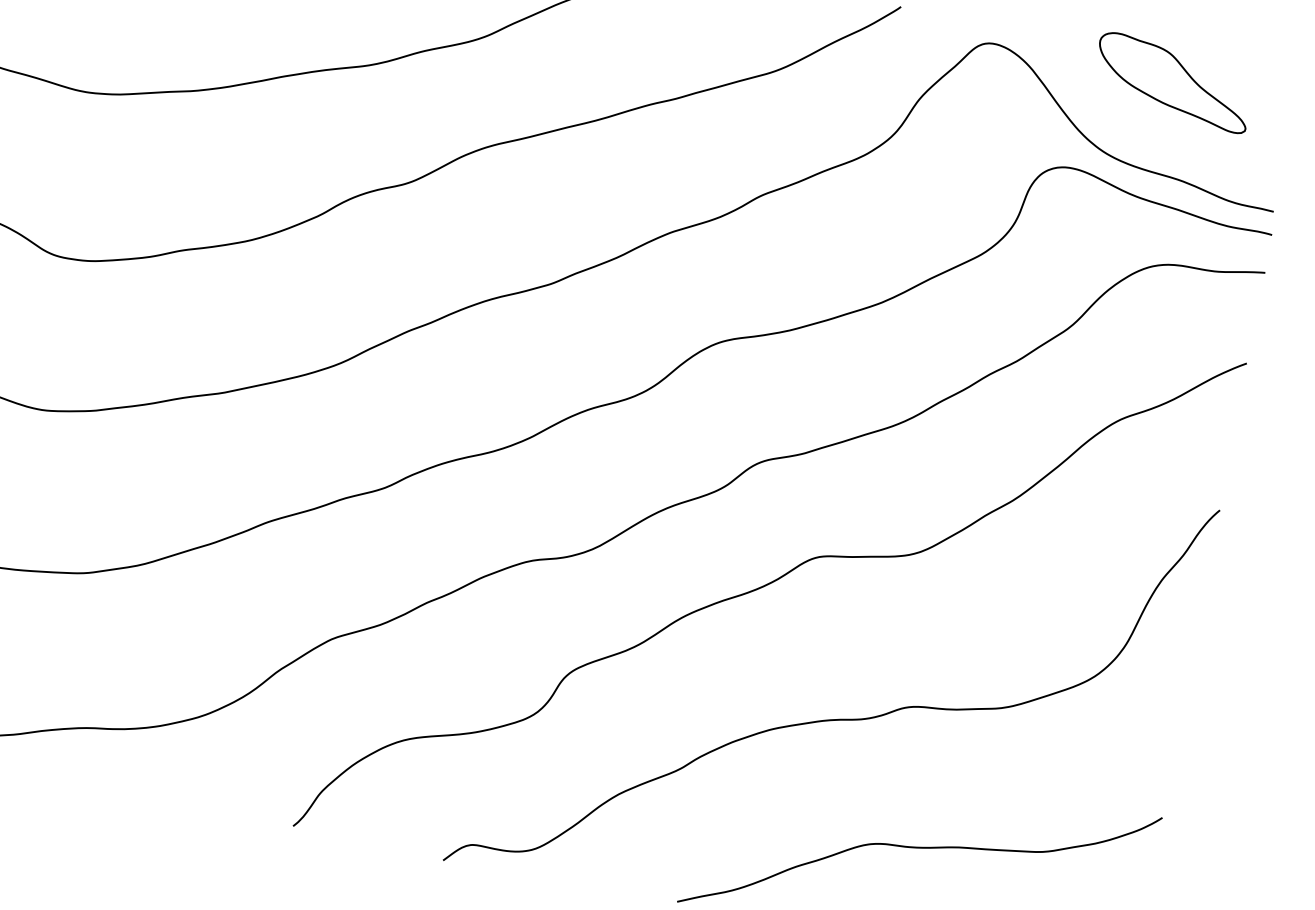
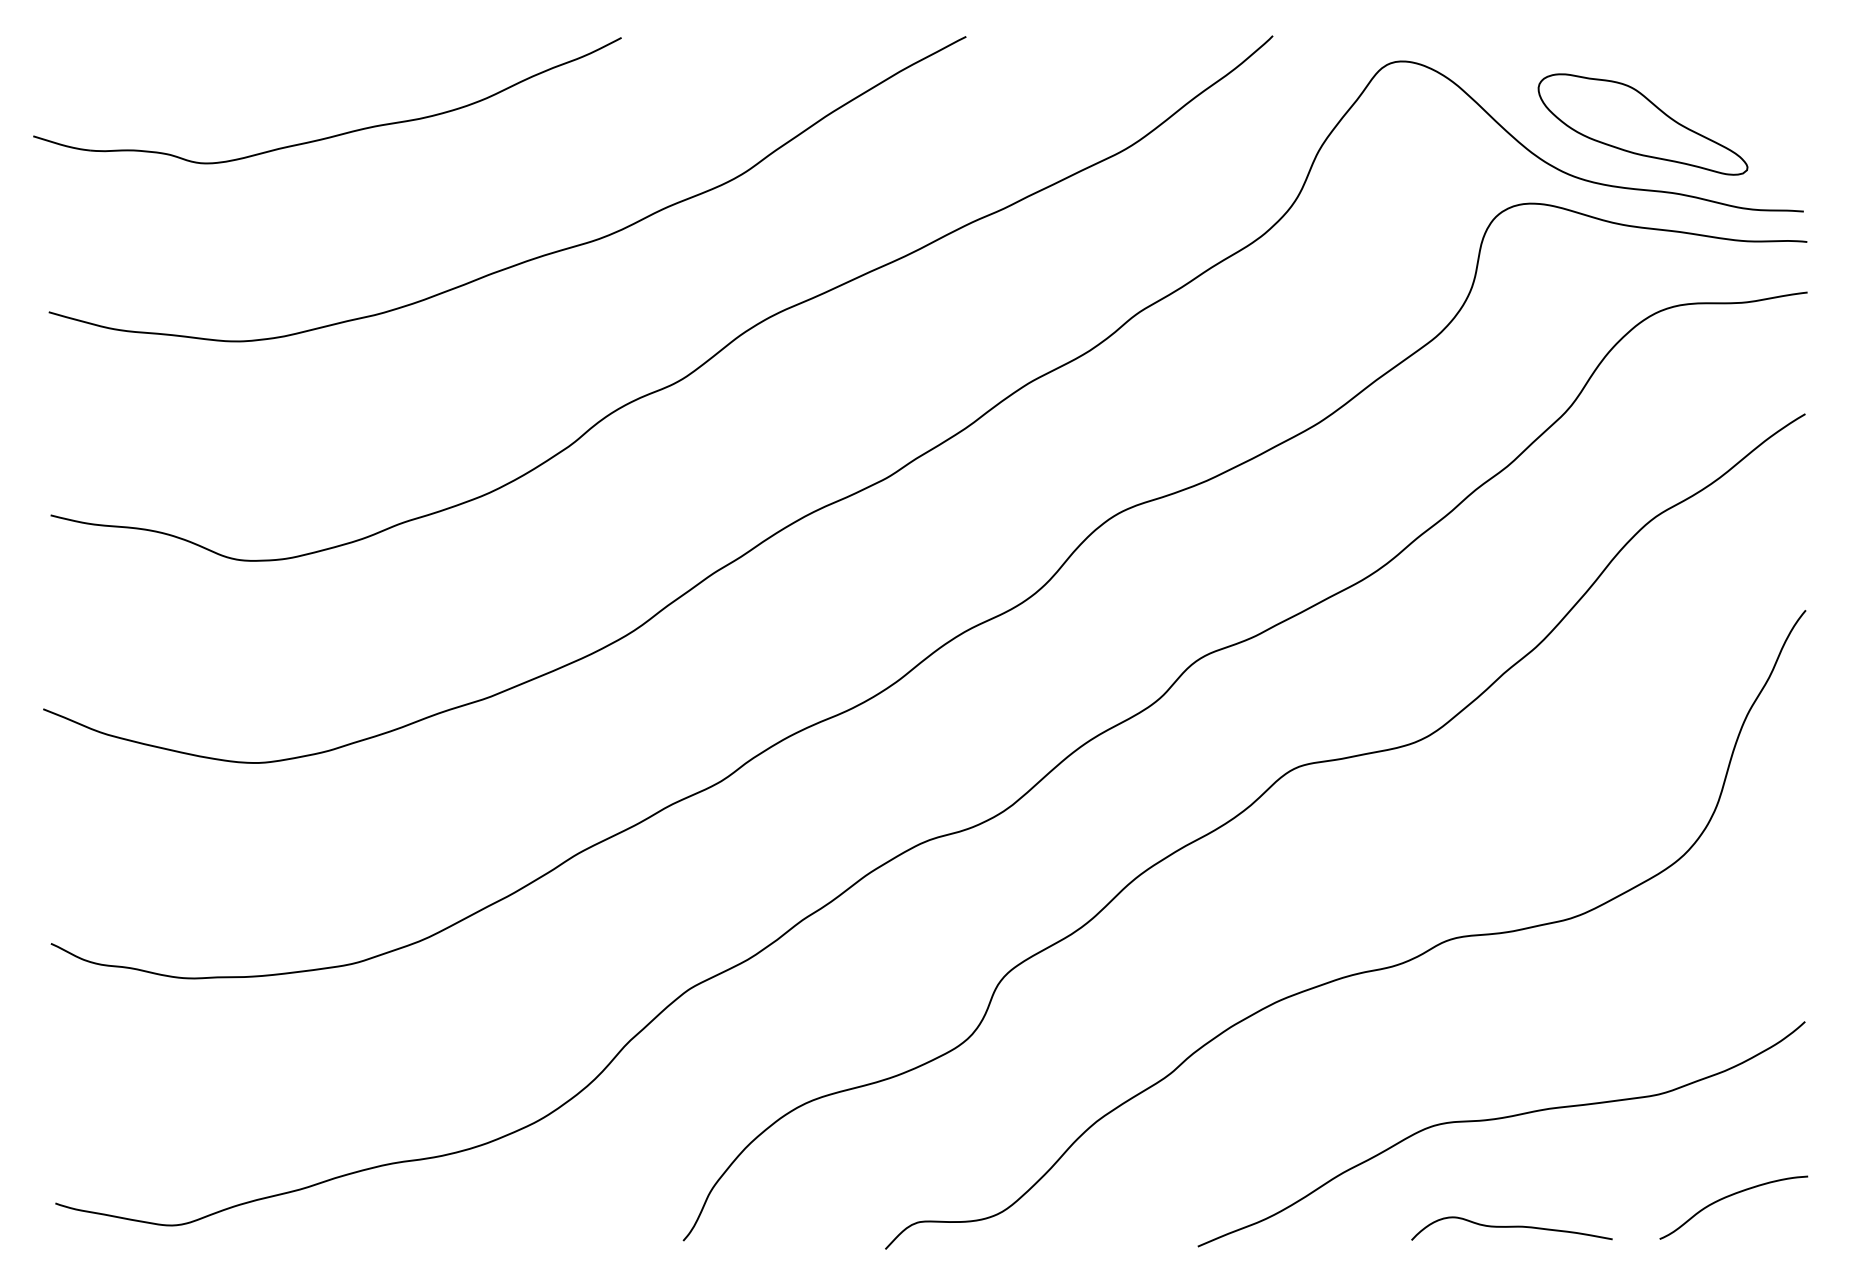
part: (1172, 82) -> (1642, 124), moved

